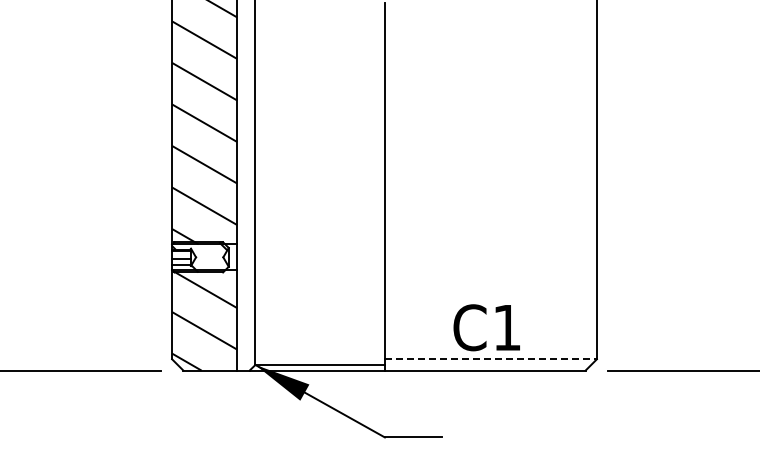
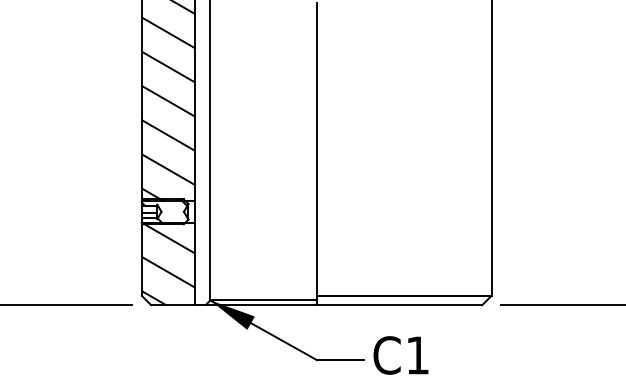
text: (486, 327) -> (400, 355), moved
line: (491, 359) -> (404, 295), dashed -> solid

